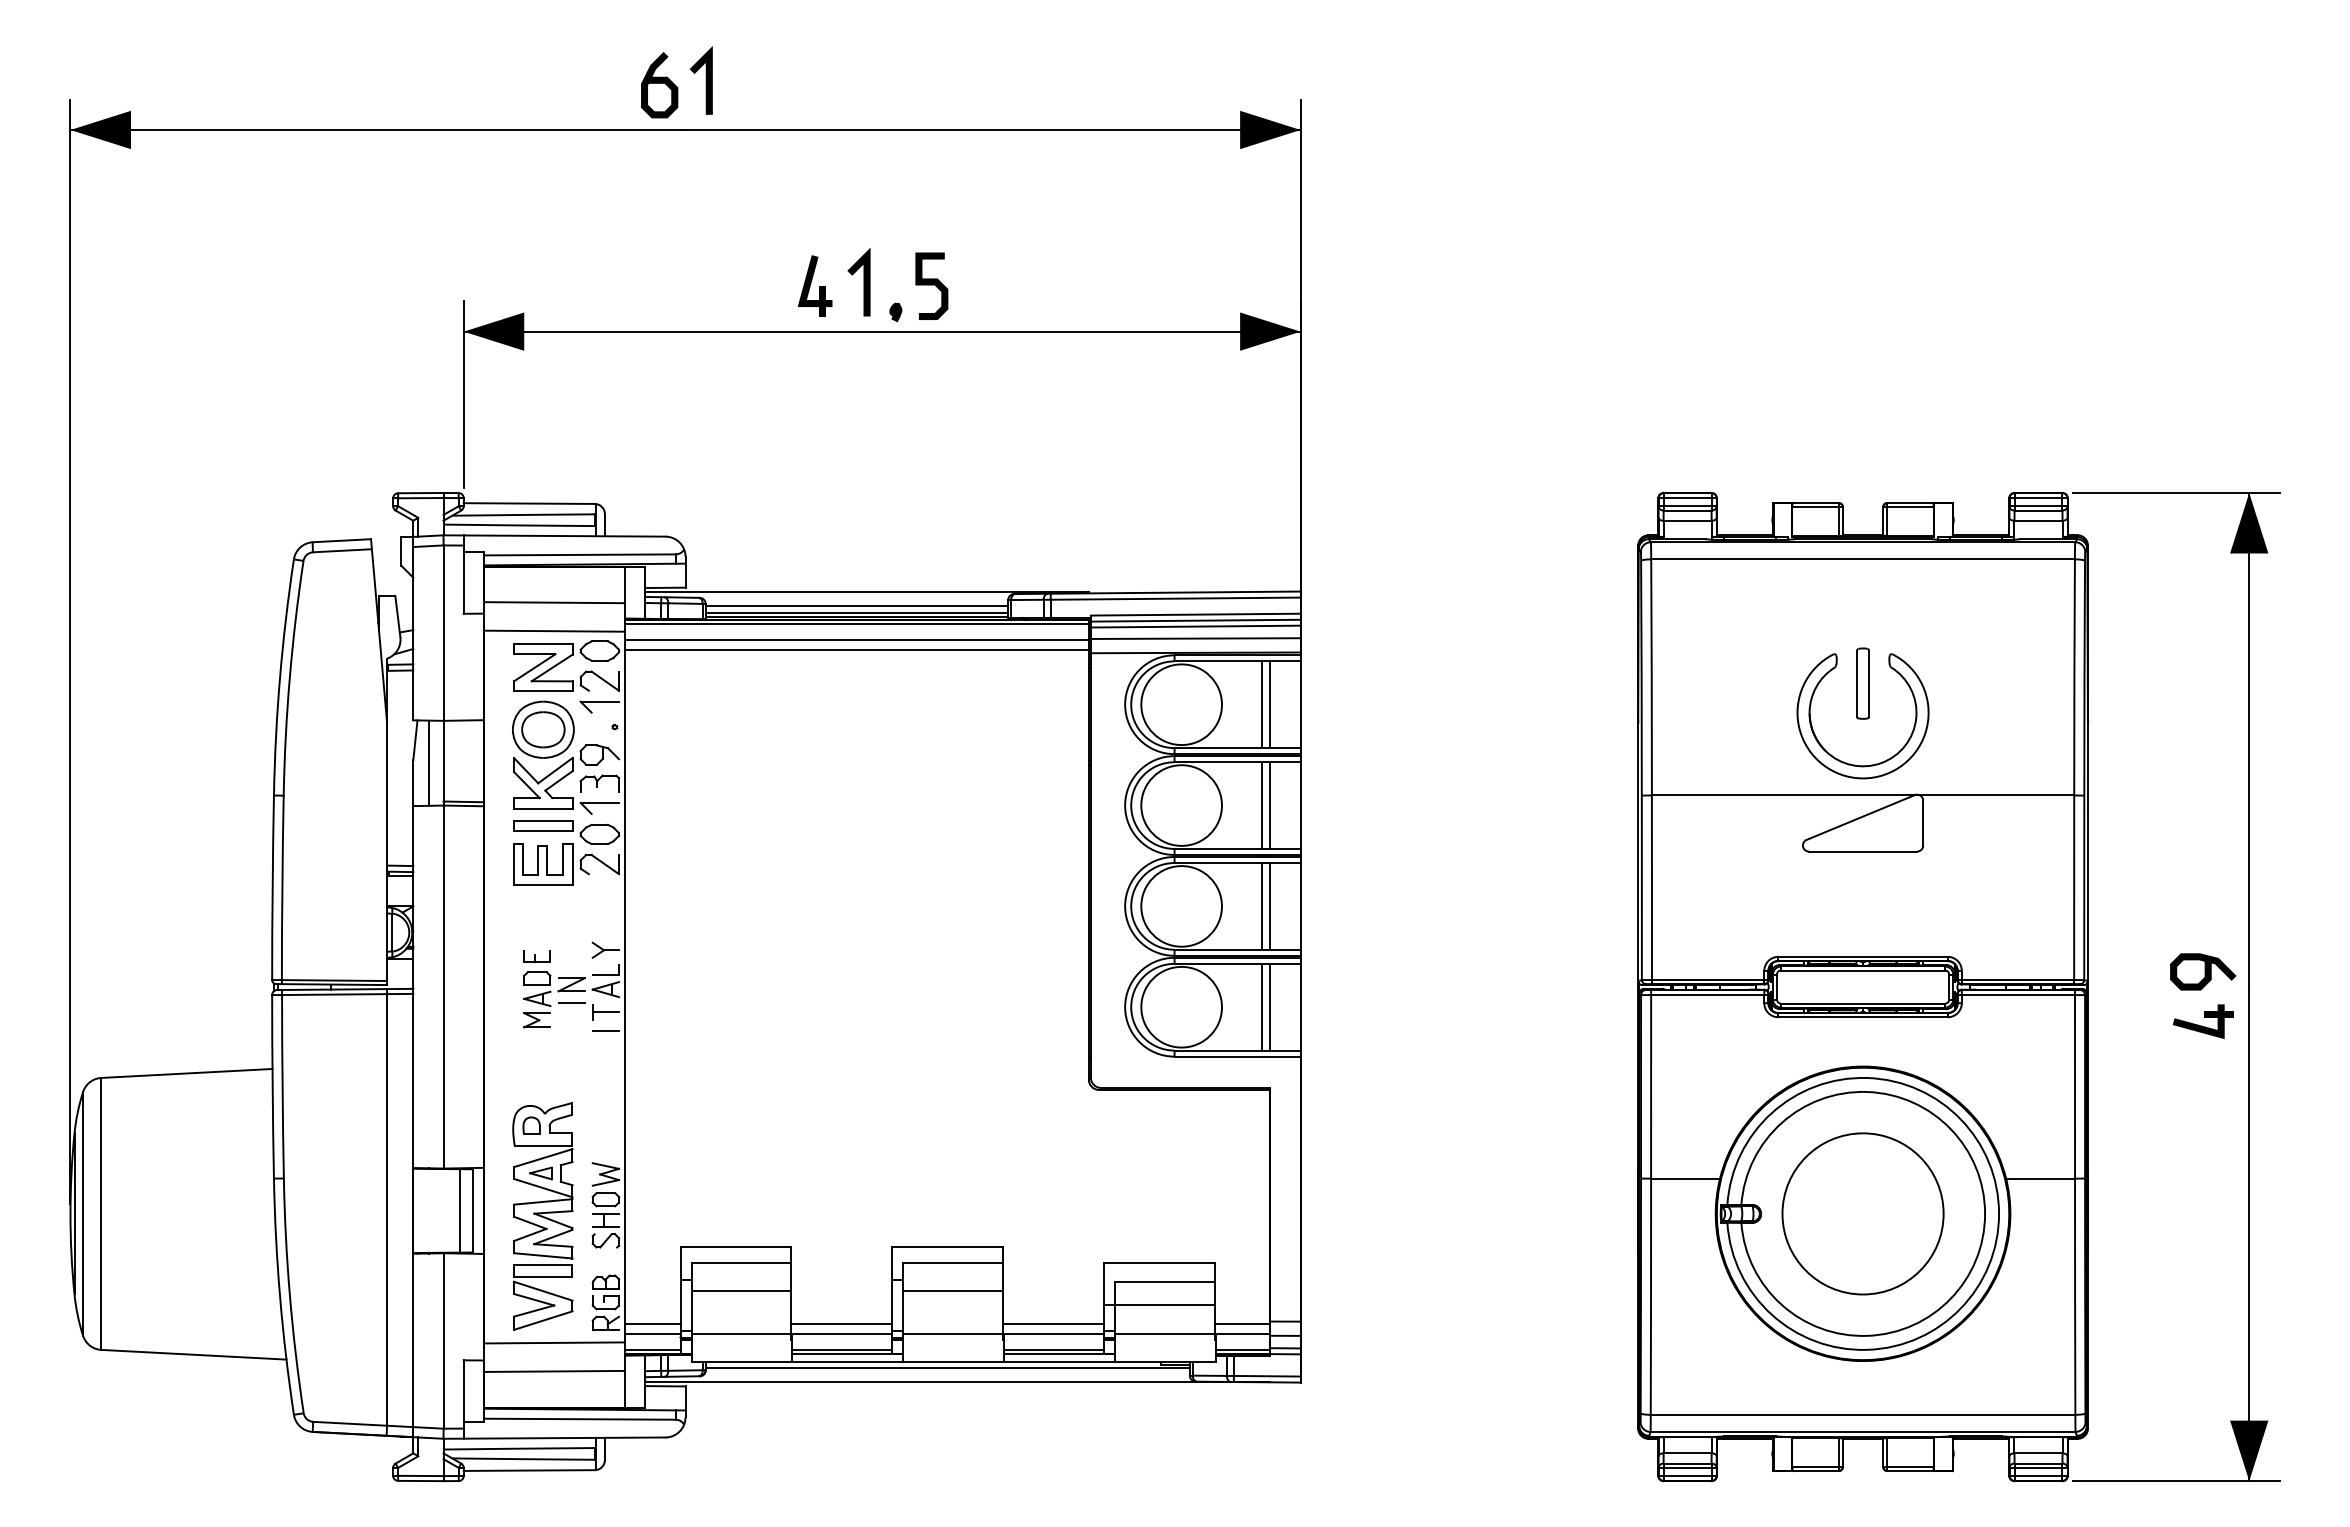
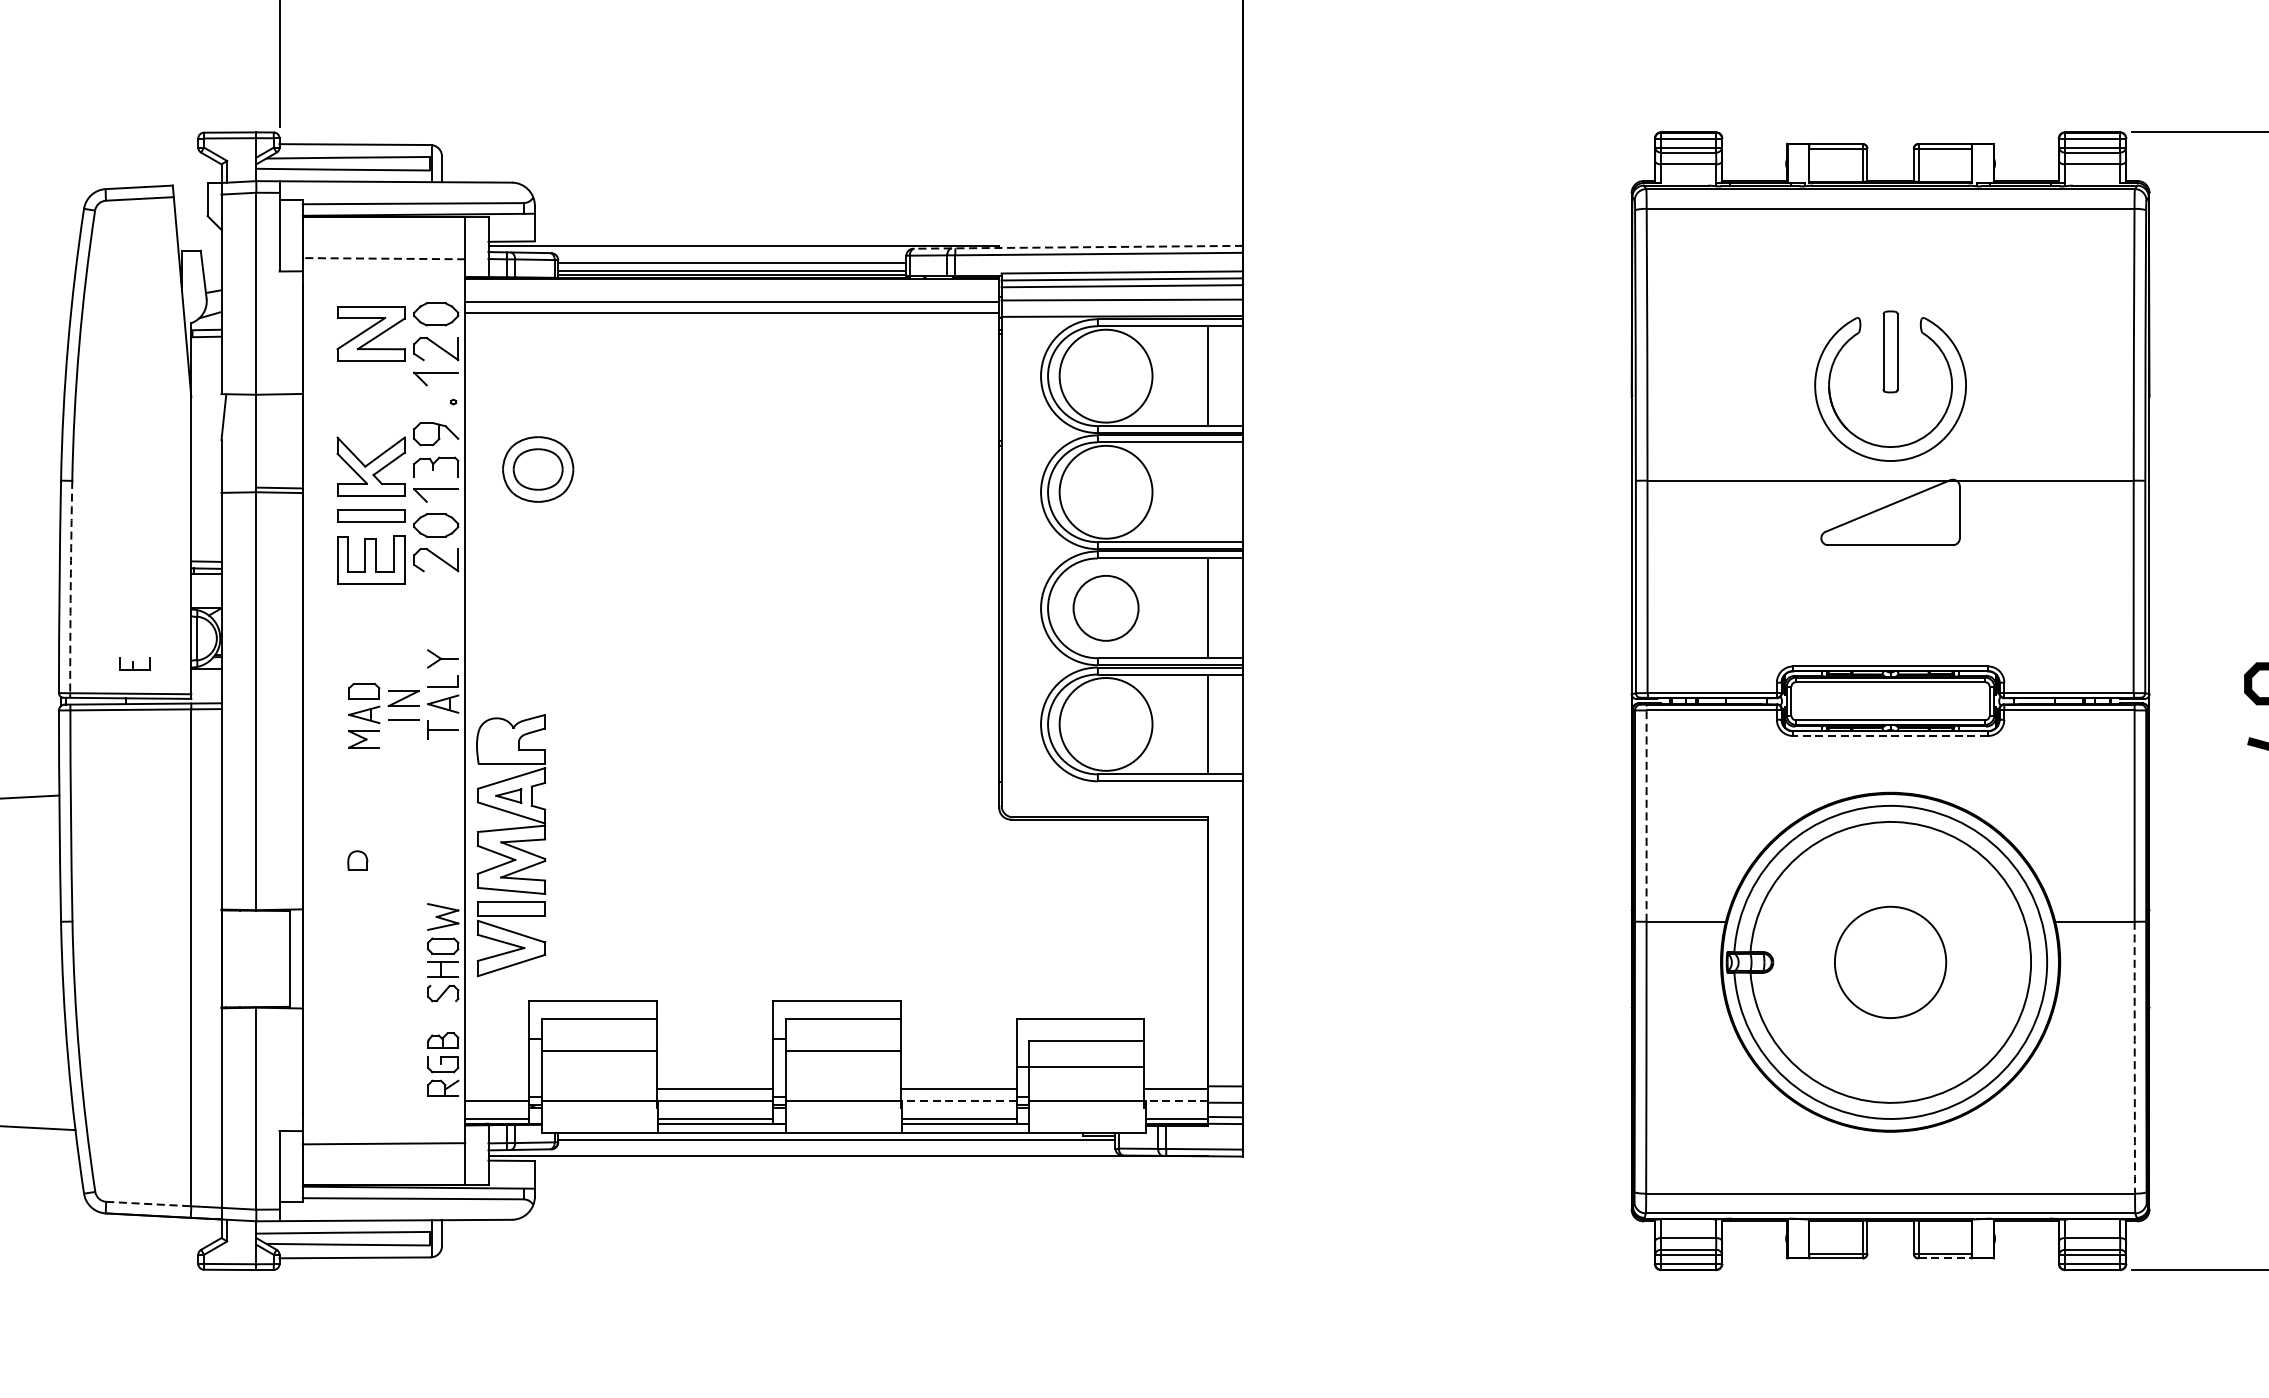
line: (1156, 592) -> (1077, 246), solid -> dashed
line: (554, 602) -> (384, 258), solid -> dashed
line: (856, 624) -> (731, 283), removed
line: (554, 630) -> (384, 290), removed
line: (1262, 704) -> (1199, 375), removed
part: (543, 729) -> (538, 469), moved
line: (429, 762) -> (240, 442), removed
line: (1262, 805) -> (1199, 492), removed
line: (1270, 805) -> (1208, 492), removed
arc: (282, 887) -> (70, 586), solid -> dashed
circle: (1181, 906) -> (1105, 608), size x0.7
line: (1262, 906) -> (1199, 608), removed
part: (536, 956) -> (134, 663), moved
line: (1262, 1006) -> (1199, 723), removed
line: (1863, 1017) -> (1891, 736), solid -> dashed
line: (605, 1031) -> (442, 752), removed
line: (1651, 1083) -> (1647, 812), solid -> dashed
line: (460, 1210) -> (275, 958), removed
circle: (1862, 1213) -> (1889, 961), size x0.6
part: (542, 1216) -> (510, 845), moved
arc: (2075, 1296) -> (2135, 1057), solid -> dashed
line: (652, 1323) -> (496, 1088), removed
line: (1053, 1334) -> (958, 1101), solid -> dashed
line: (1242, 1334) -> (1176, 1101), solid -> dashed
line: (554, 1342) -> (384, 1110), removed
line: (350, 1423) -> (149, 1203), solid -> dashed
line: (1910, 1471) -> (1945, 1258), solid -> dashed

